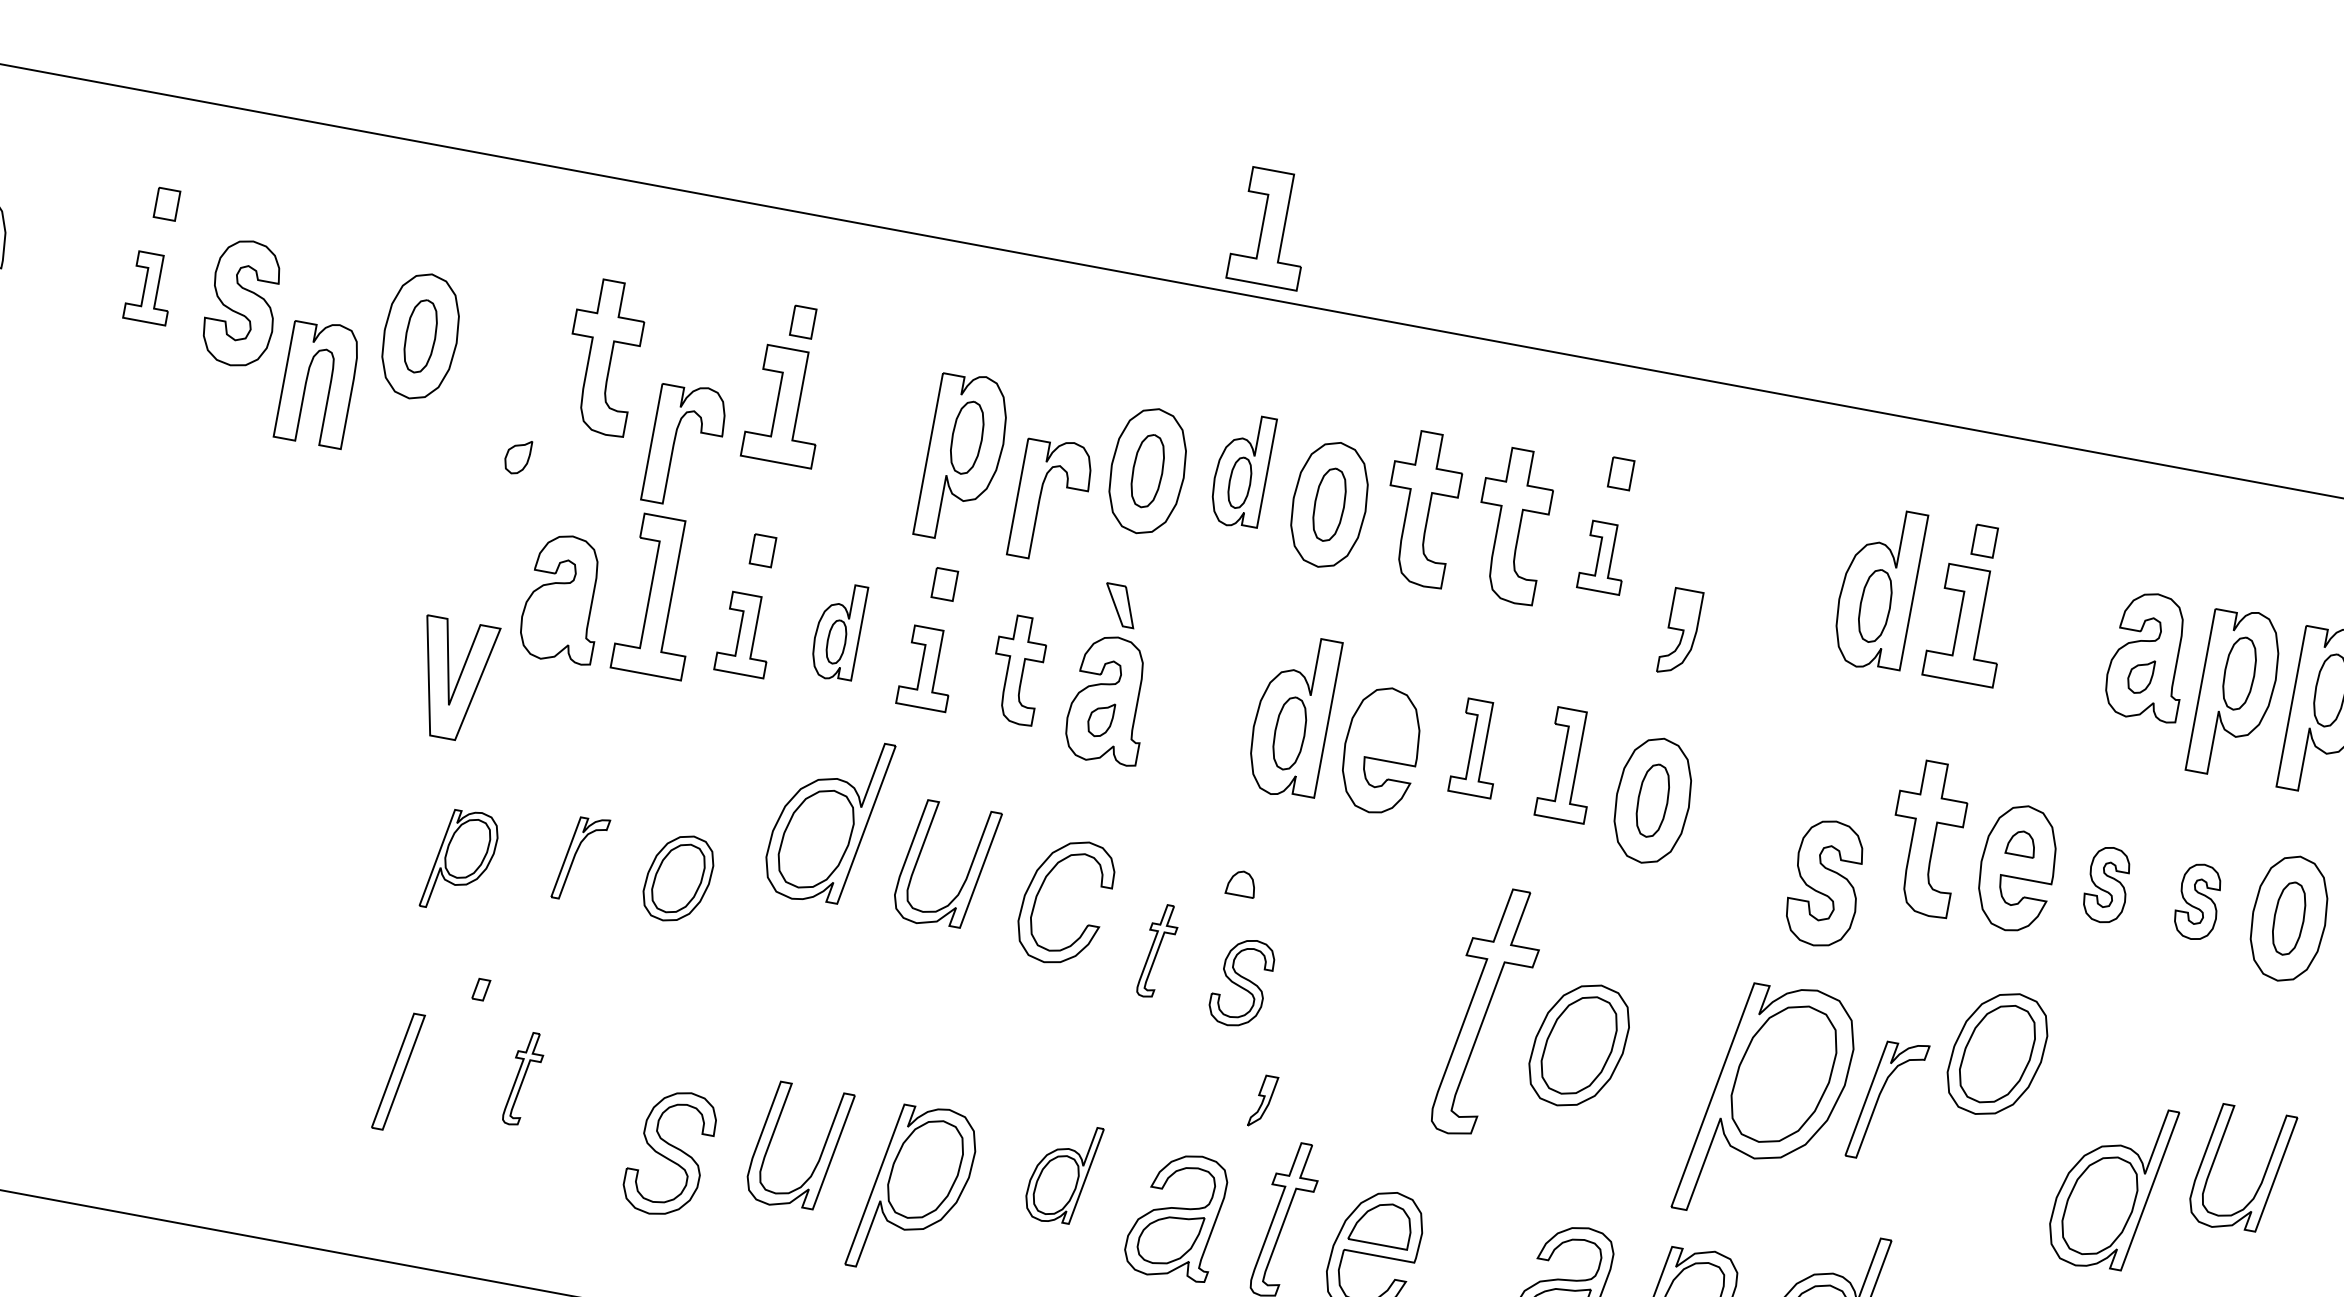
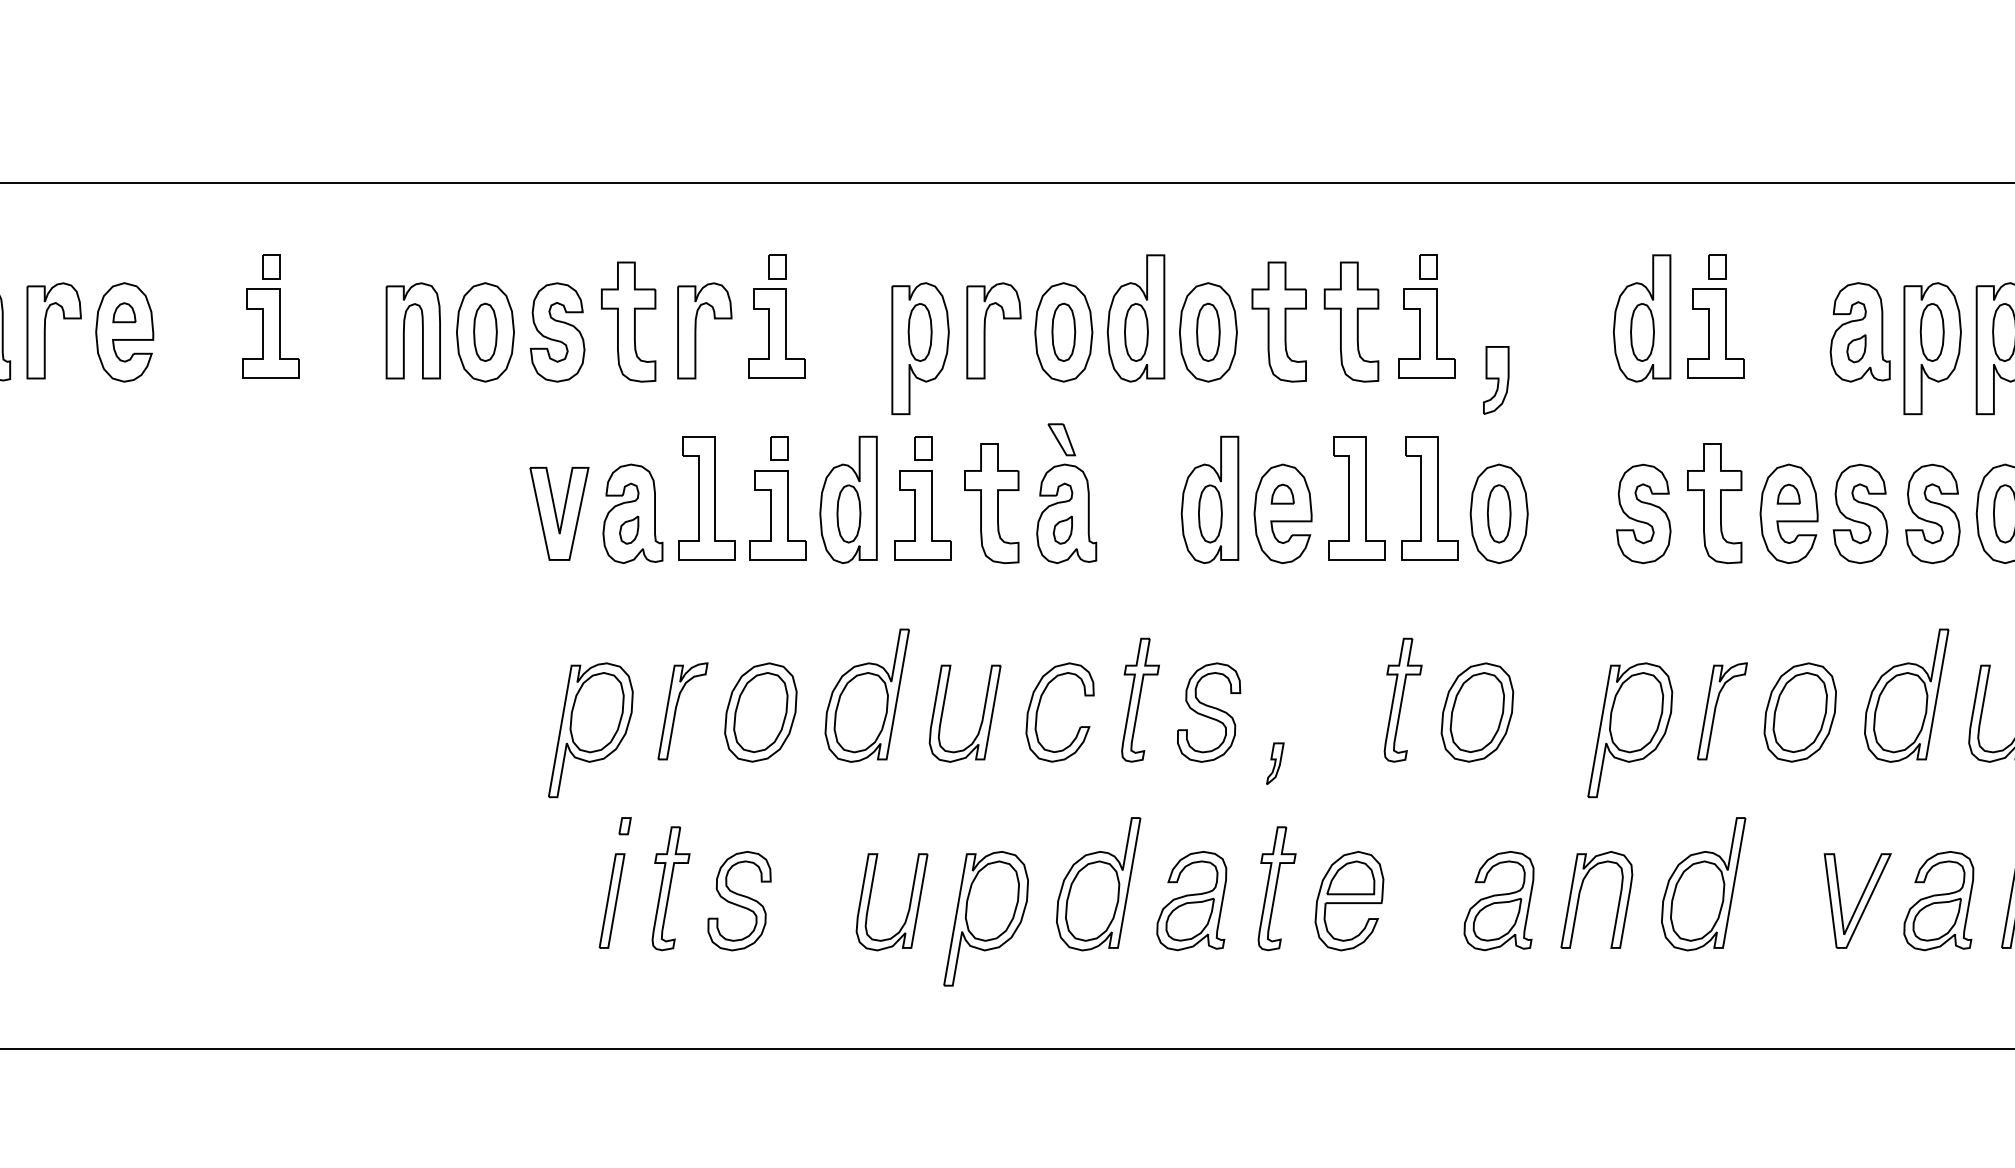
part: (1271, 227) -> (1124, 127), removed
part: (150, 287) -> (270, 333), size x1.67
part: (242, 303) -> (557, 332), moved
part: (307, 380) -> (404, 330), moved
part: (675, 443) -> (696, 330), moved
part: (518, 456) -> (629, 529), moved
part: (1241, 470) -> (1135, 318), size x1.43
part: (1040, 498) -> (985, 330), moved
part: (1603, 557) -> (1426, 333), size x1.67
part: (838, 631) -> (848, 499), size x1.67
part: (745, 634) -> (777, 515), size x1.43
part: (927, 668) -> (922, 515), size x1.43
part: (1017, 669) -> (991, 503), size x1.43
part: (453, 679) -> (559, 513), moved
part: (1477, 748) -> (1356, 498), size x1.67
part: (1568, 765) -> (1429, 498), size x1.43
part: (826, 818) -> (866, 695), moved
part: (580, 858) -> (682, 711), size x1.43
part: (460, 861) -> (590, 730), size x1.67
part: (968, 869) -> (982, 713), moved
part: (677, 878) -> (760, 712), size x1.43
part: (1241, 882) -> (1282, 493), moved
part: (1825, 882) -> (1643, 513), moved
part: (2107, 884) -> (1860, 513), size x1.67
part: (1040, 891) -> (1039, 707), moved
part: (2197, 901) -> (1932, 513), size x1.67
part: (1158, 950) -> (1140, 699), size x1.67
part: (1242, 982) -> (1209, 712), size x1.43
part: (1488, 1011) -> (1402, 699), size x0.62
part: (1996, 1053) -> (1799, 712), moved
part: (397, 1070) -> (611, 900), moved
part: (523, 1078) -> (670, 888), size x1.67
part: (1263, 1101) -> (1275, 763), moved
part: (1767, 1103) -> (1630, 730), size x0.71
part: (669, 1153) -> (739, 901), moved
part: (1062, 1173) -> (1098, 884), size x1.67
part: (2111, 1185) -> (1906, 695), moved

